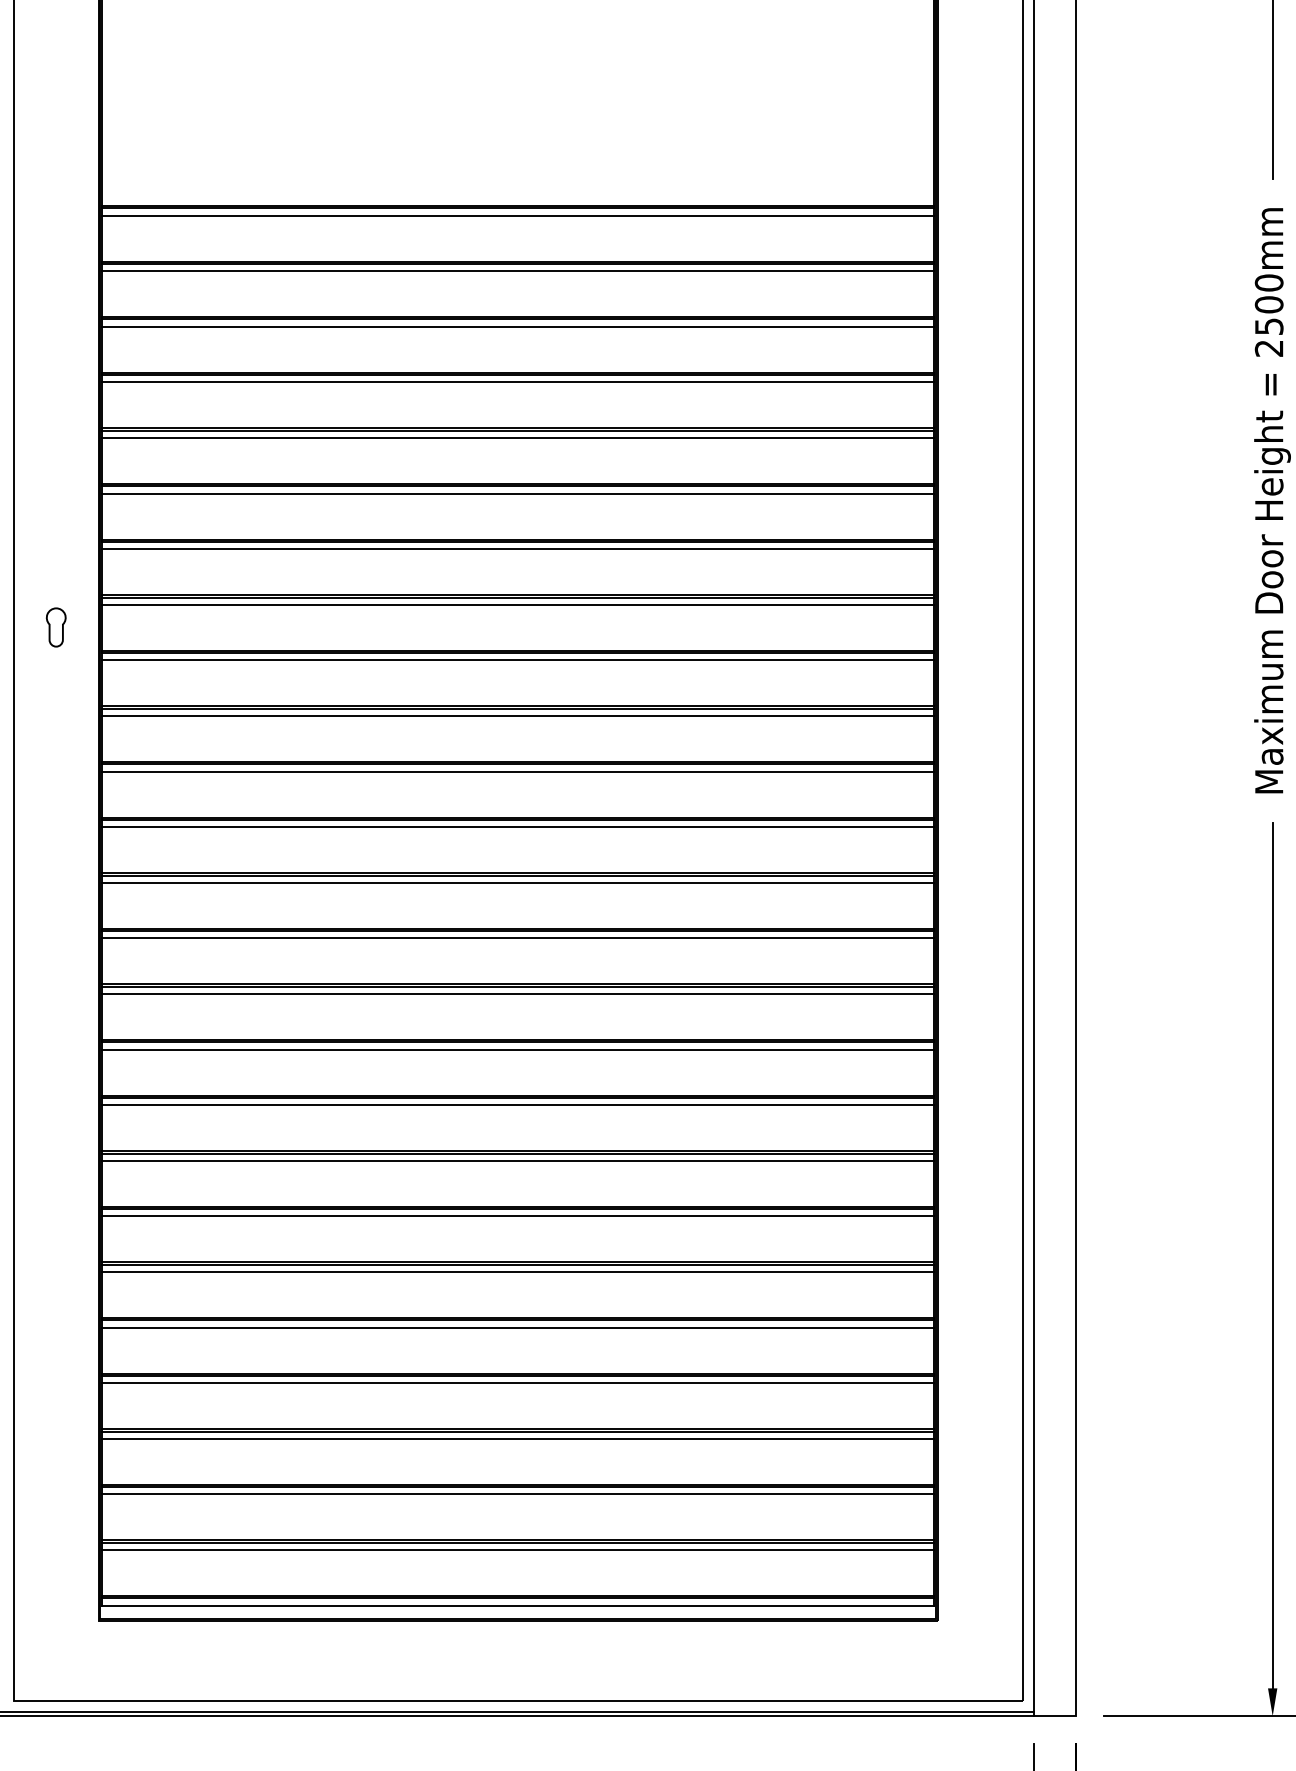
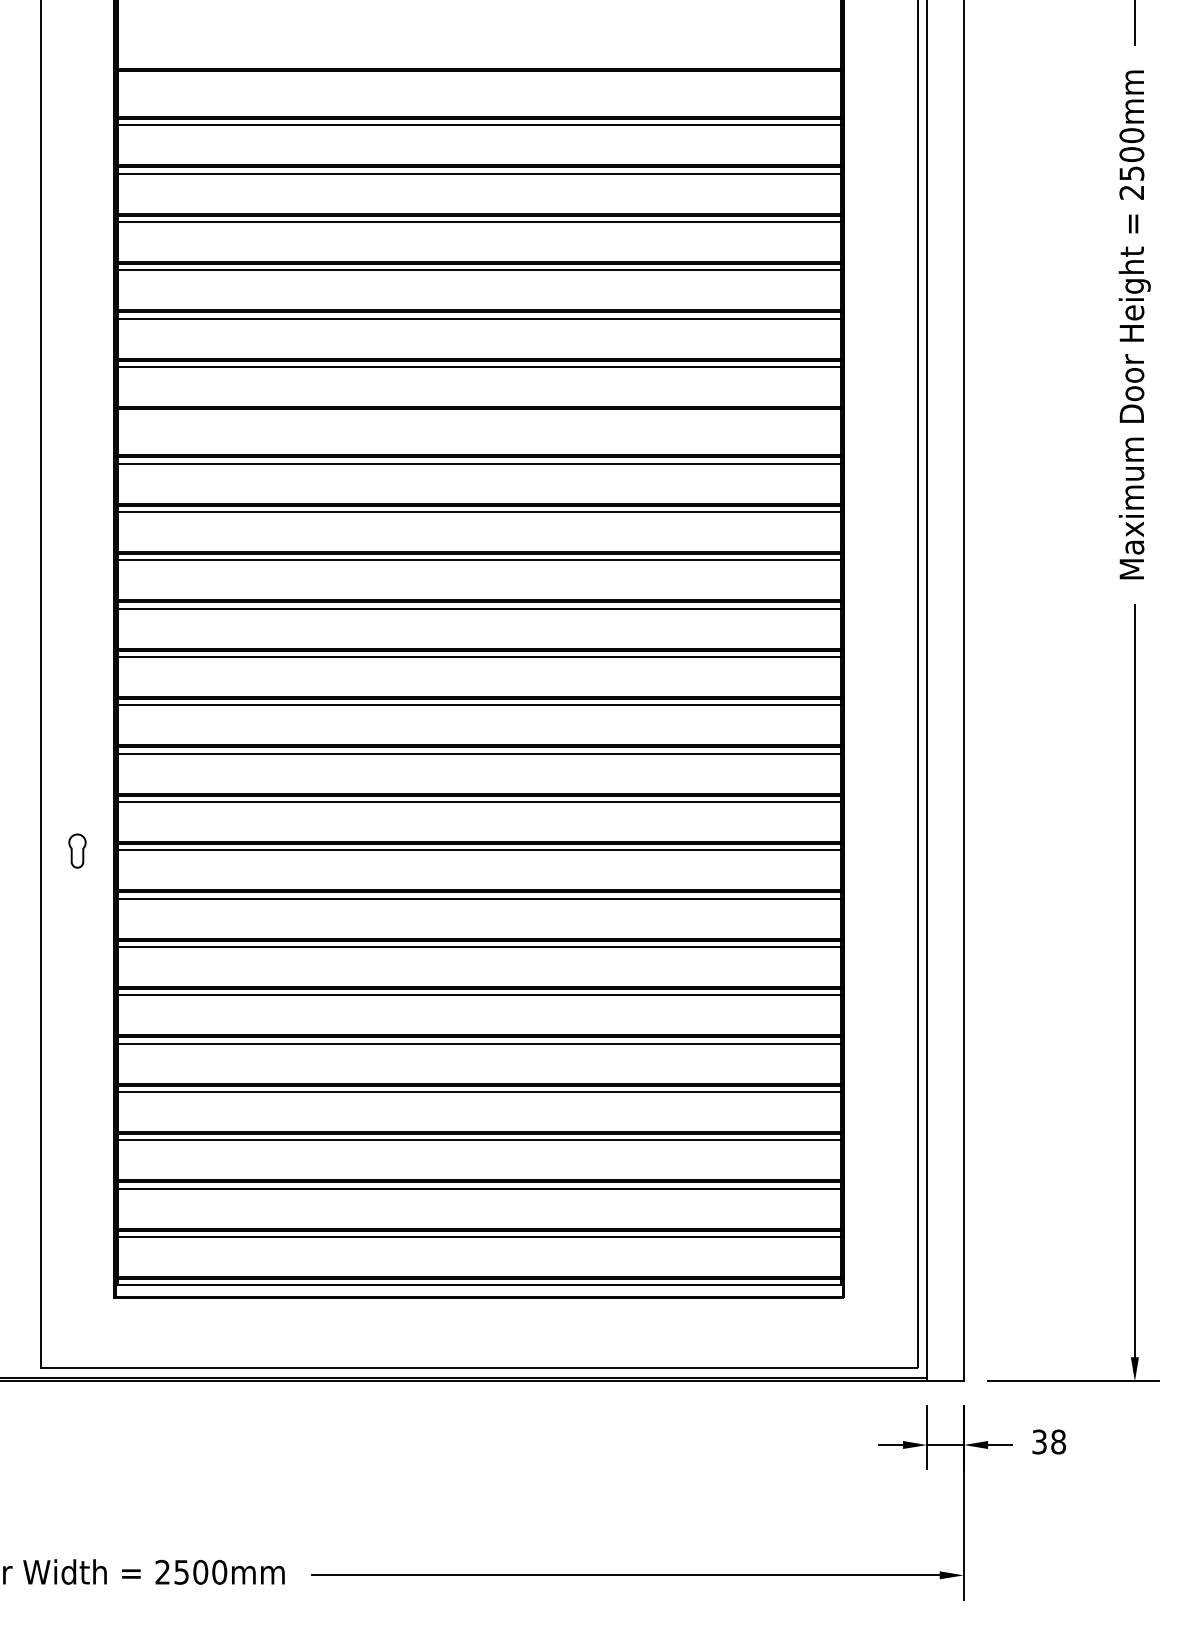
line: (517, 214) -> (478, 76), removed
line: (517, 604) -> (478, 415), removed
part: (56, 626) -> (77, 850), moved

